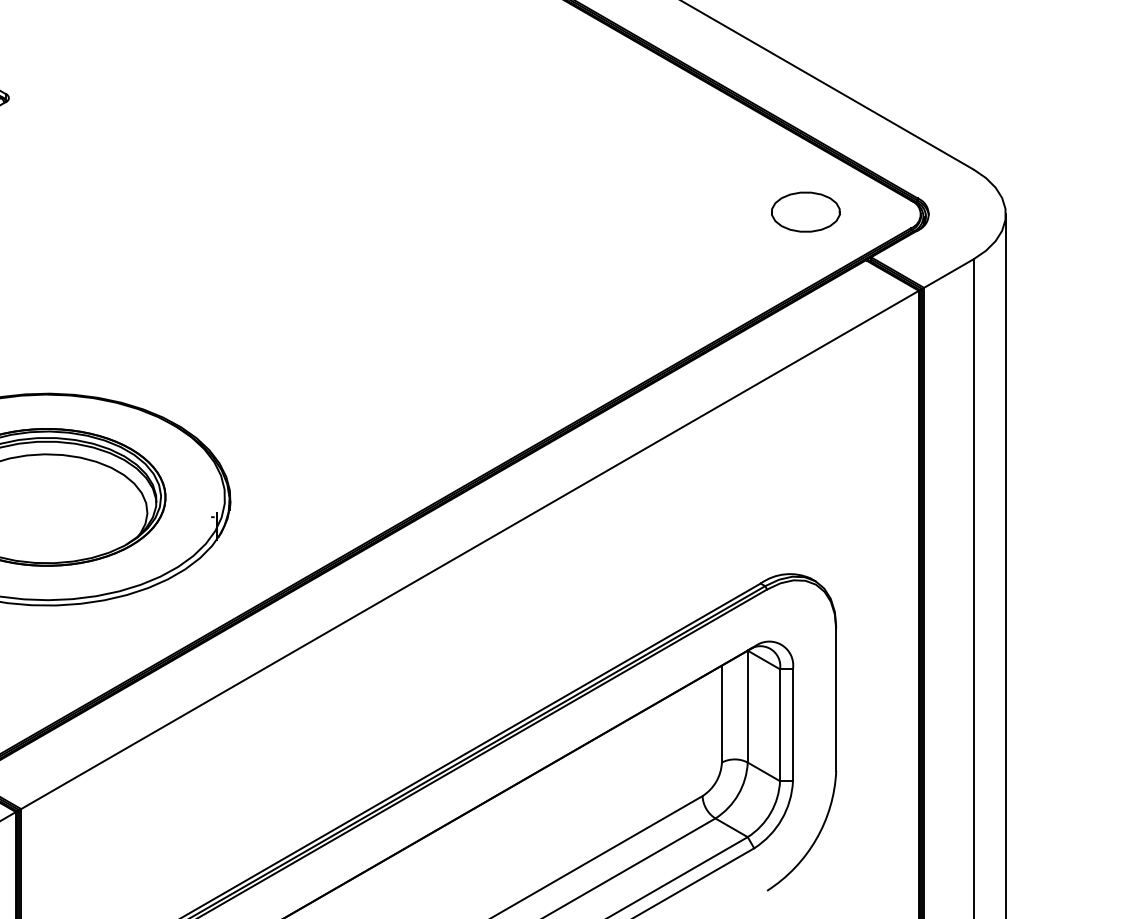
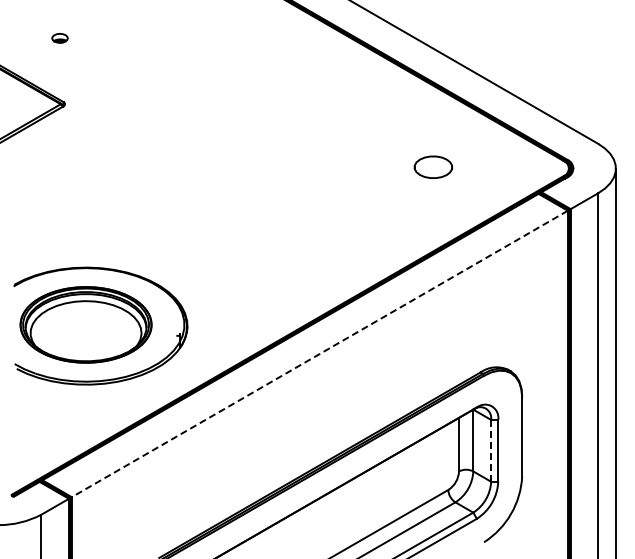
part: (804, 210) -> (432, 166), moved
line: (469, 550) -> (319, 354), solid -> dashed
line: (780, 724) -> (491, 450), solid -> dashed

